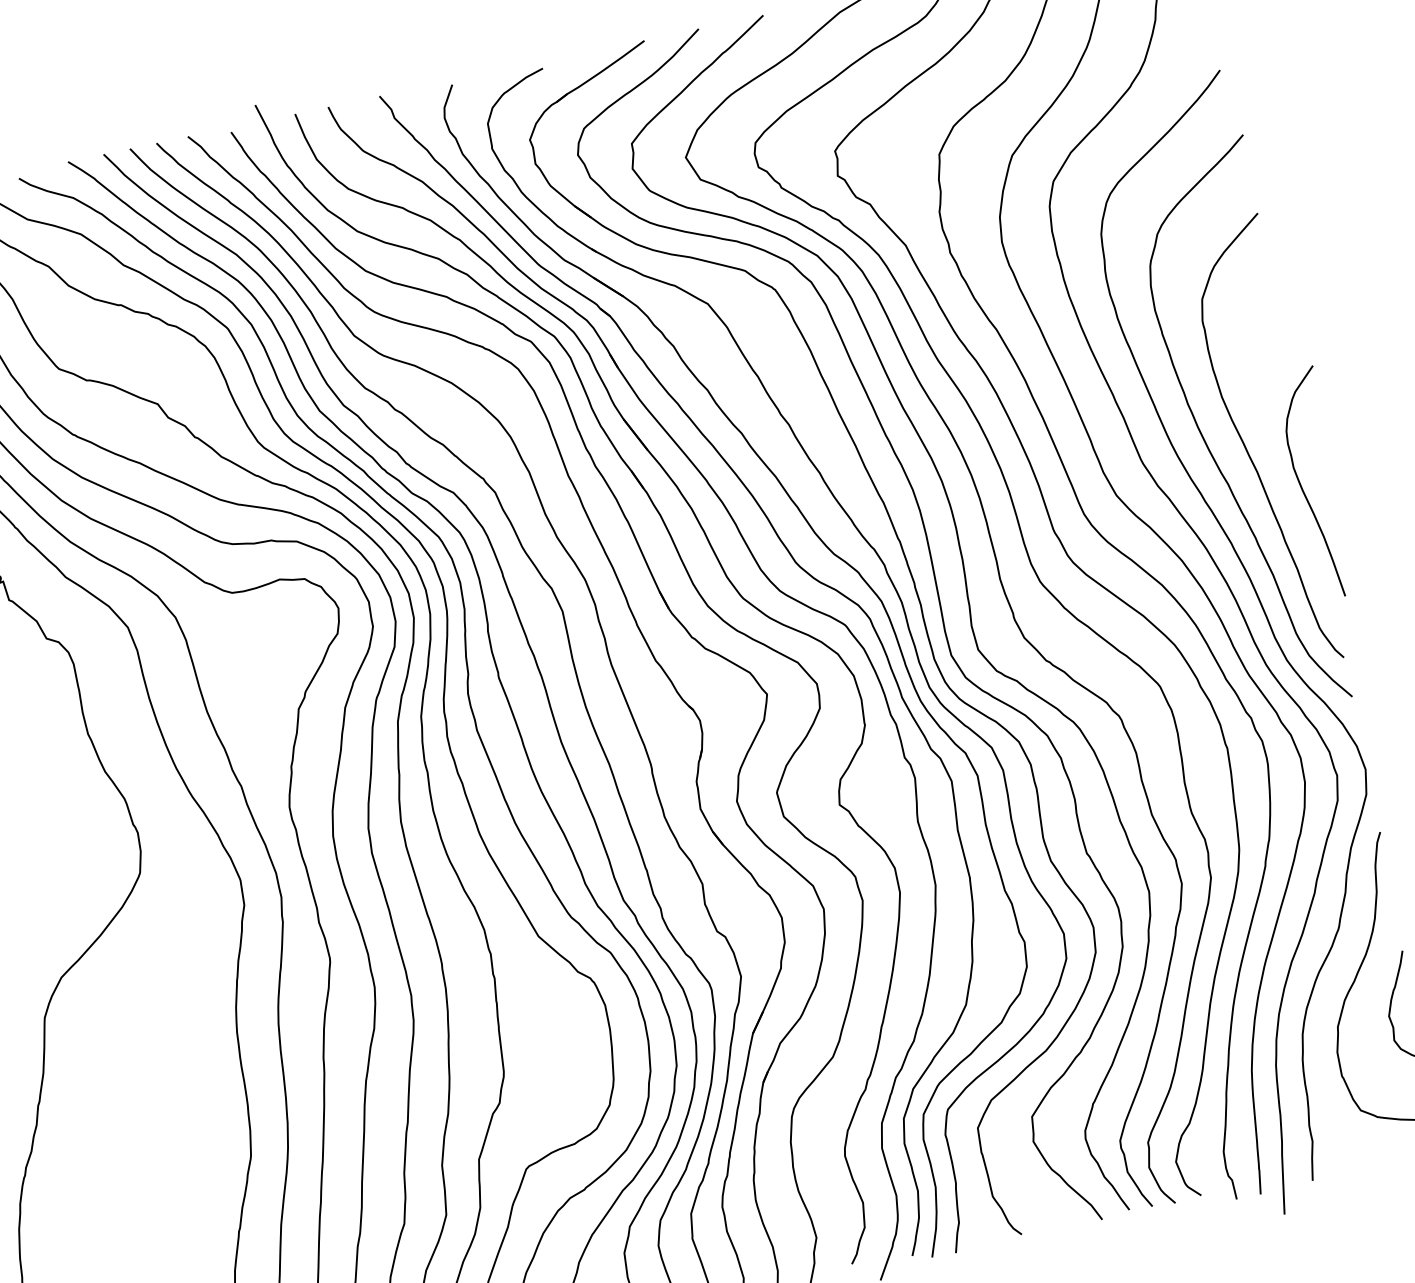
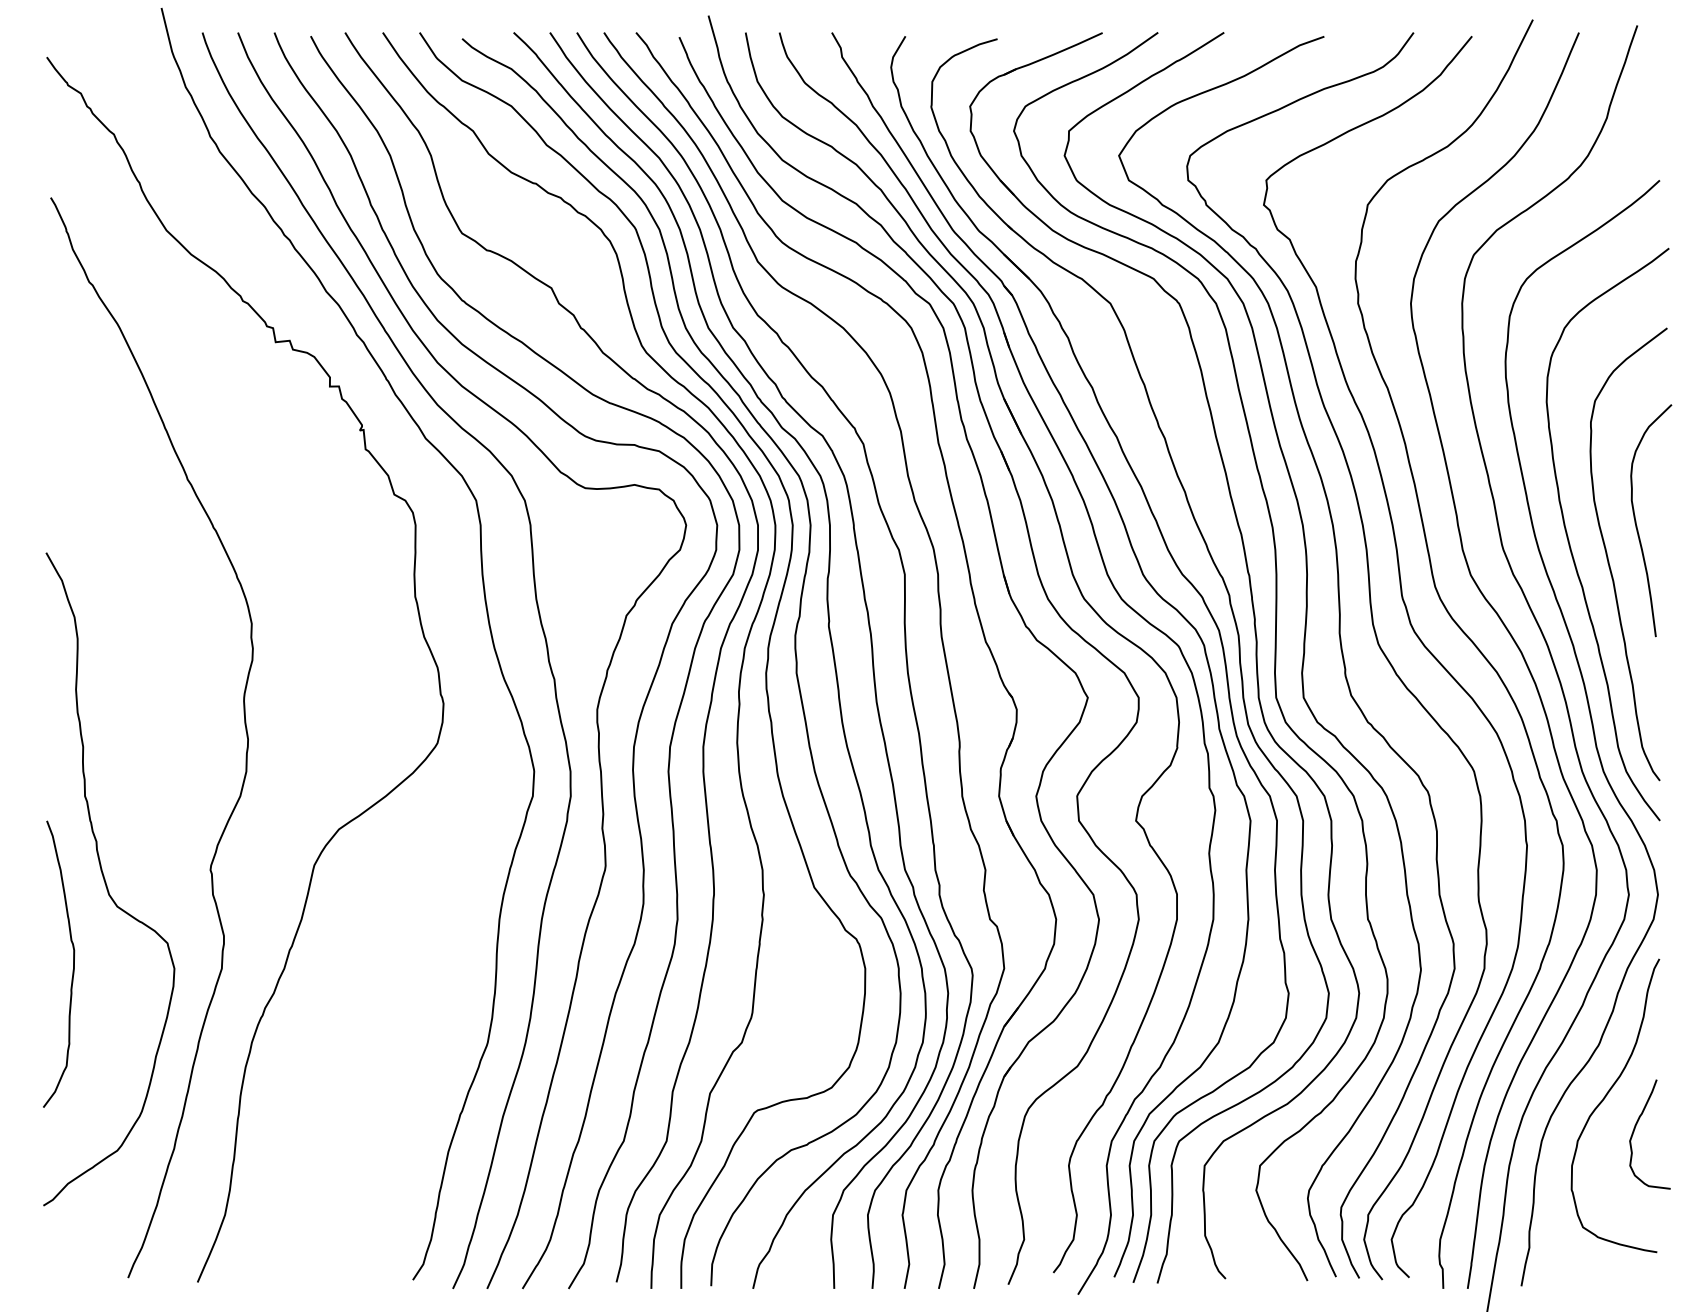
curve: (1304, 490) -> (1637, 525), moved

